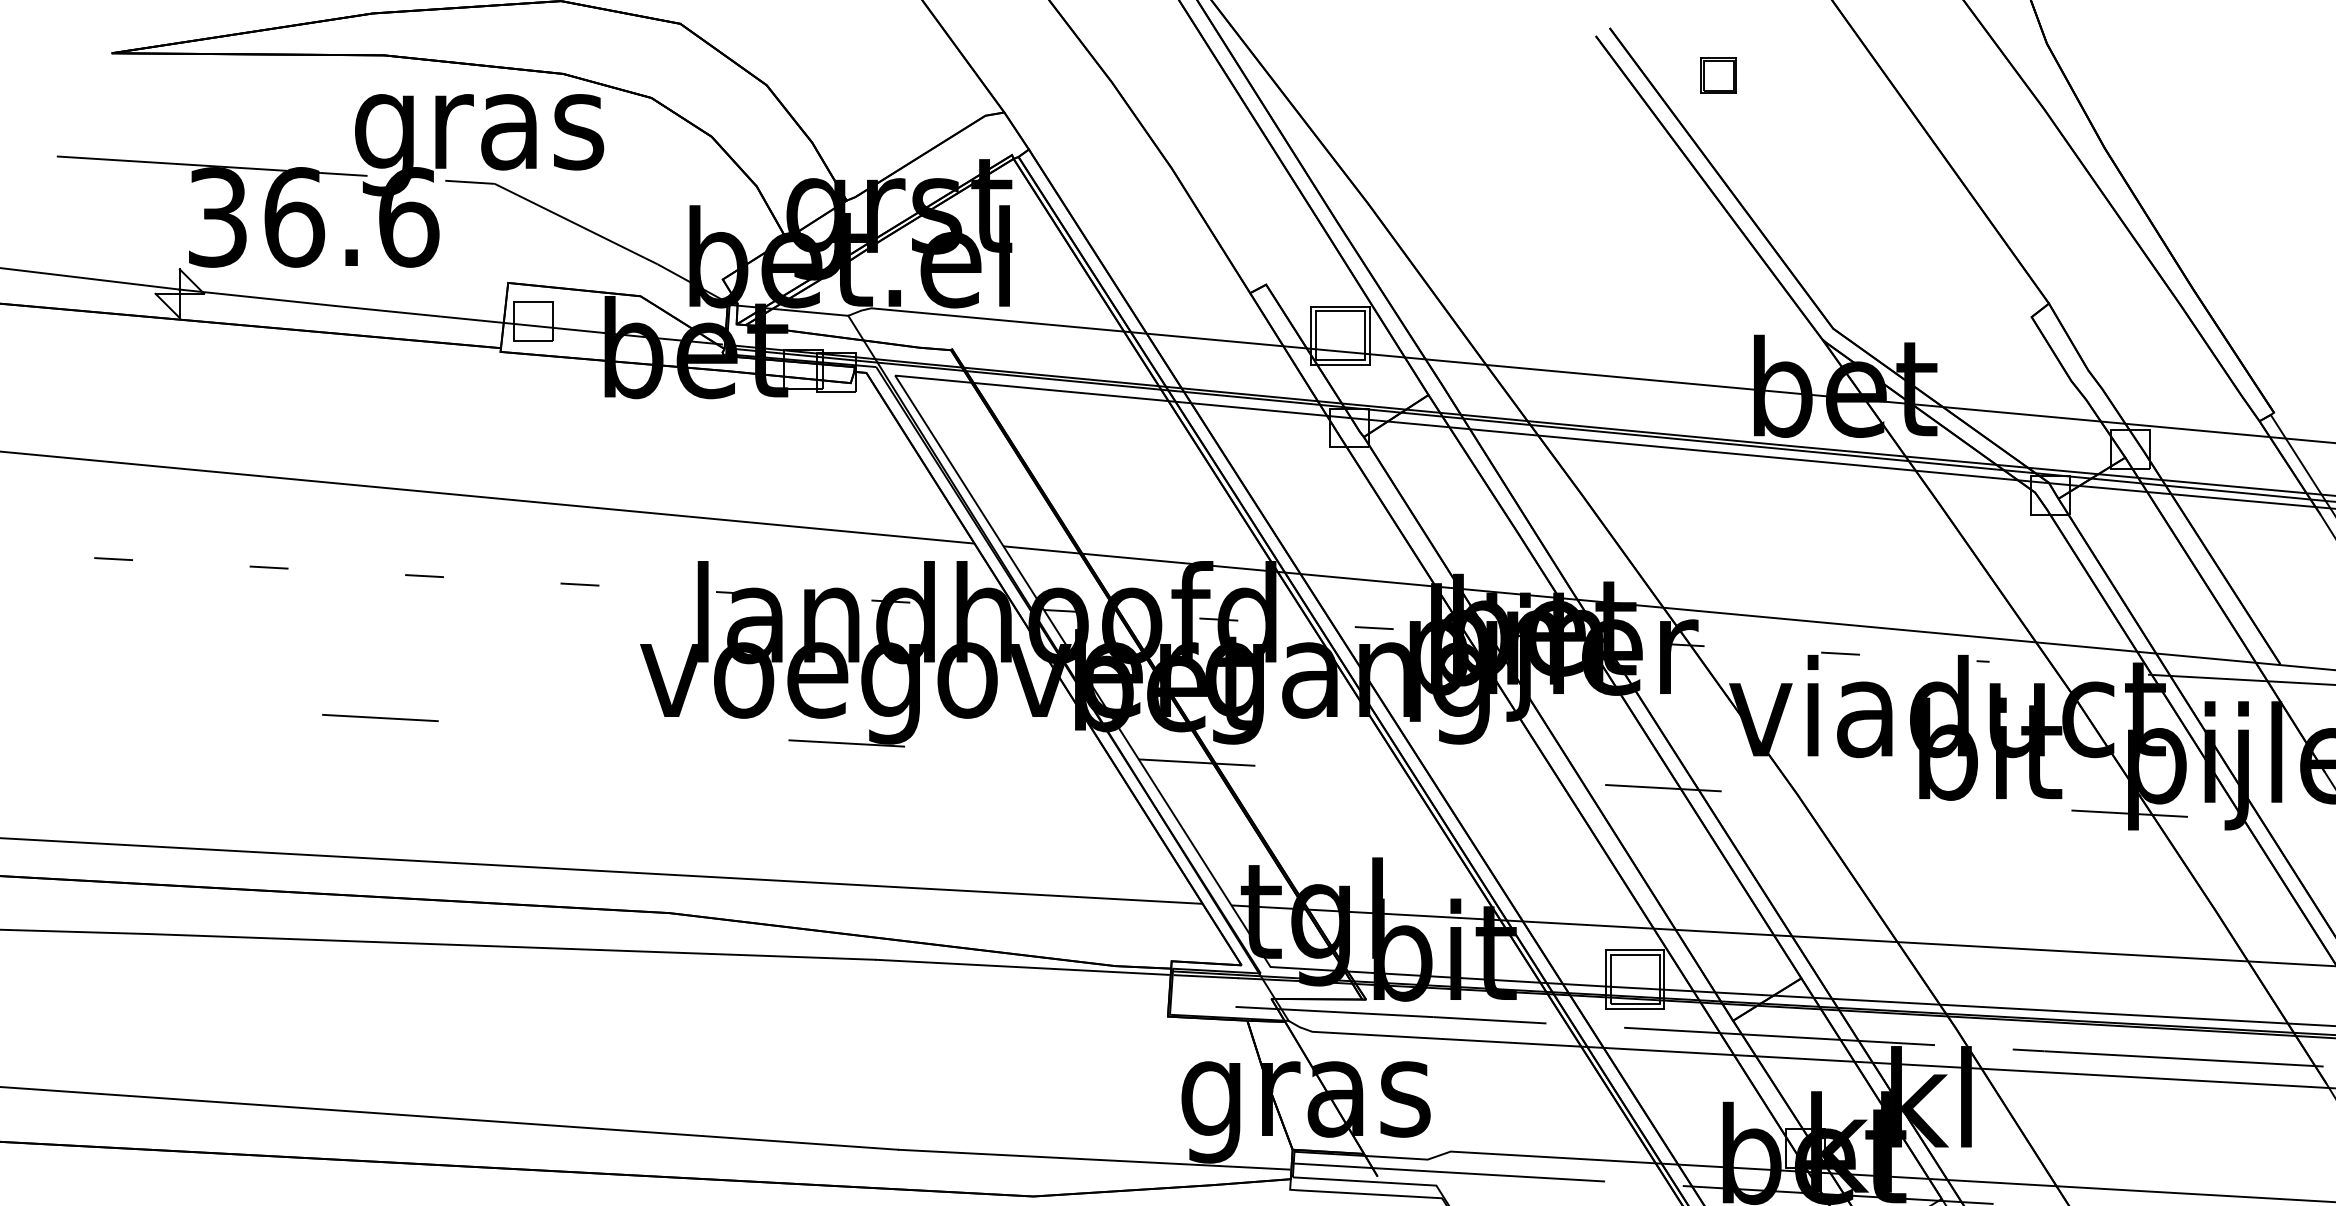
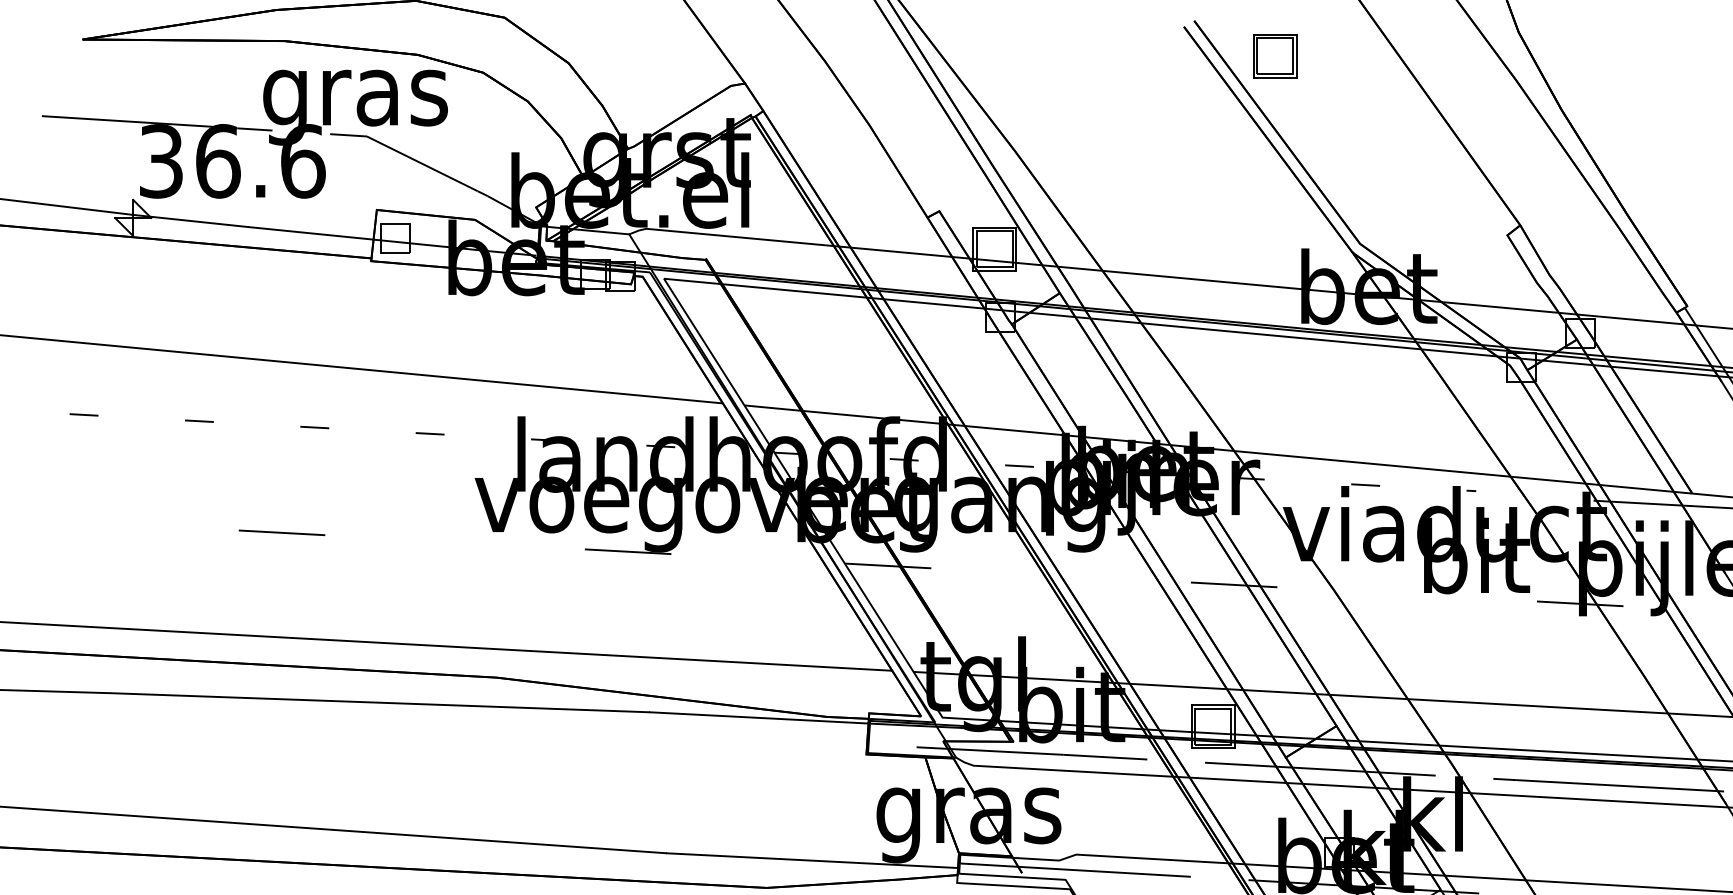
part: (1718, 75) -> (1275, 56), size x1.67

